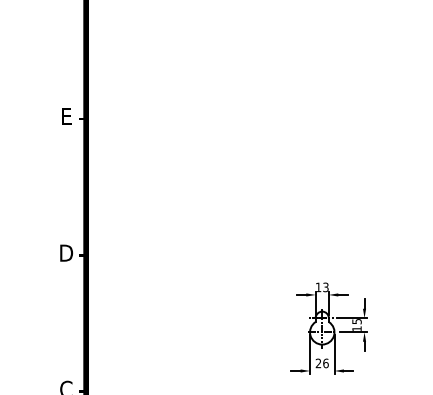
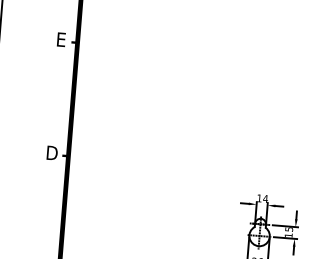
text: (325, 287) -> (265, 198), 13 -> 14

